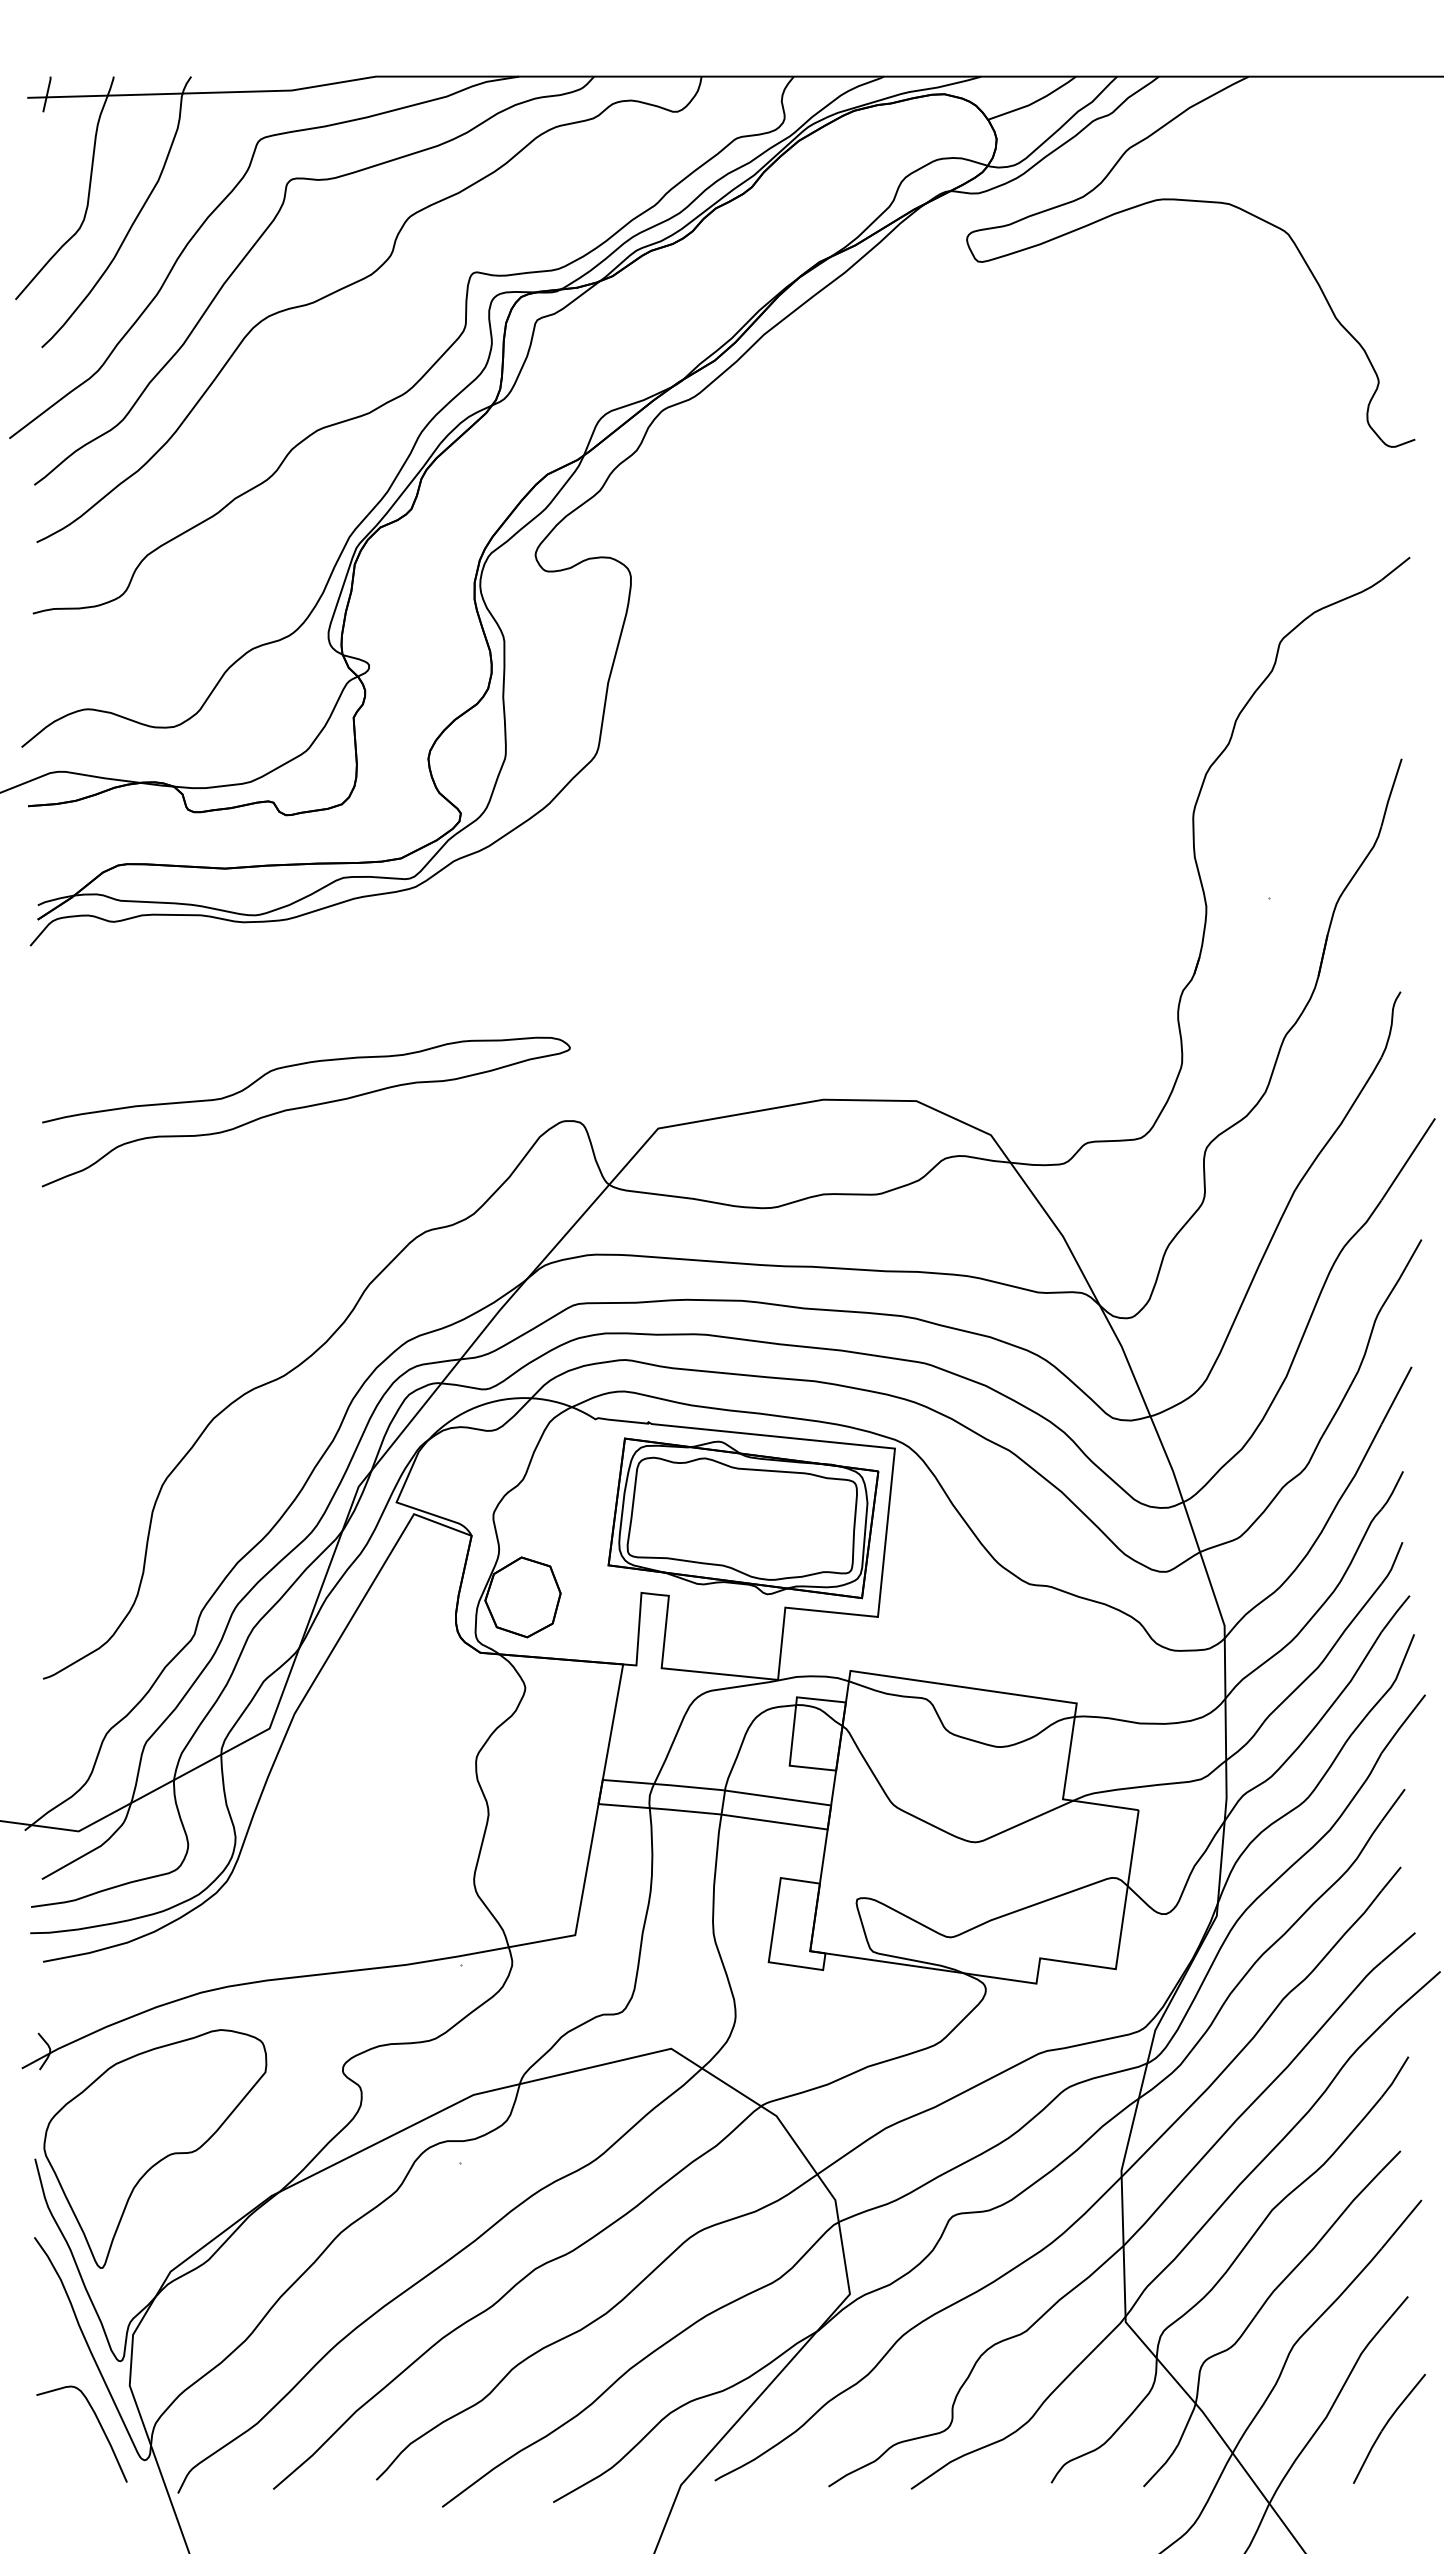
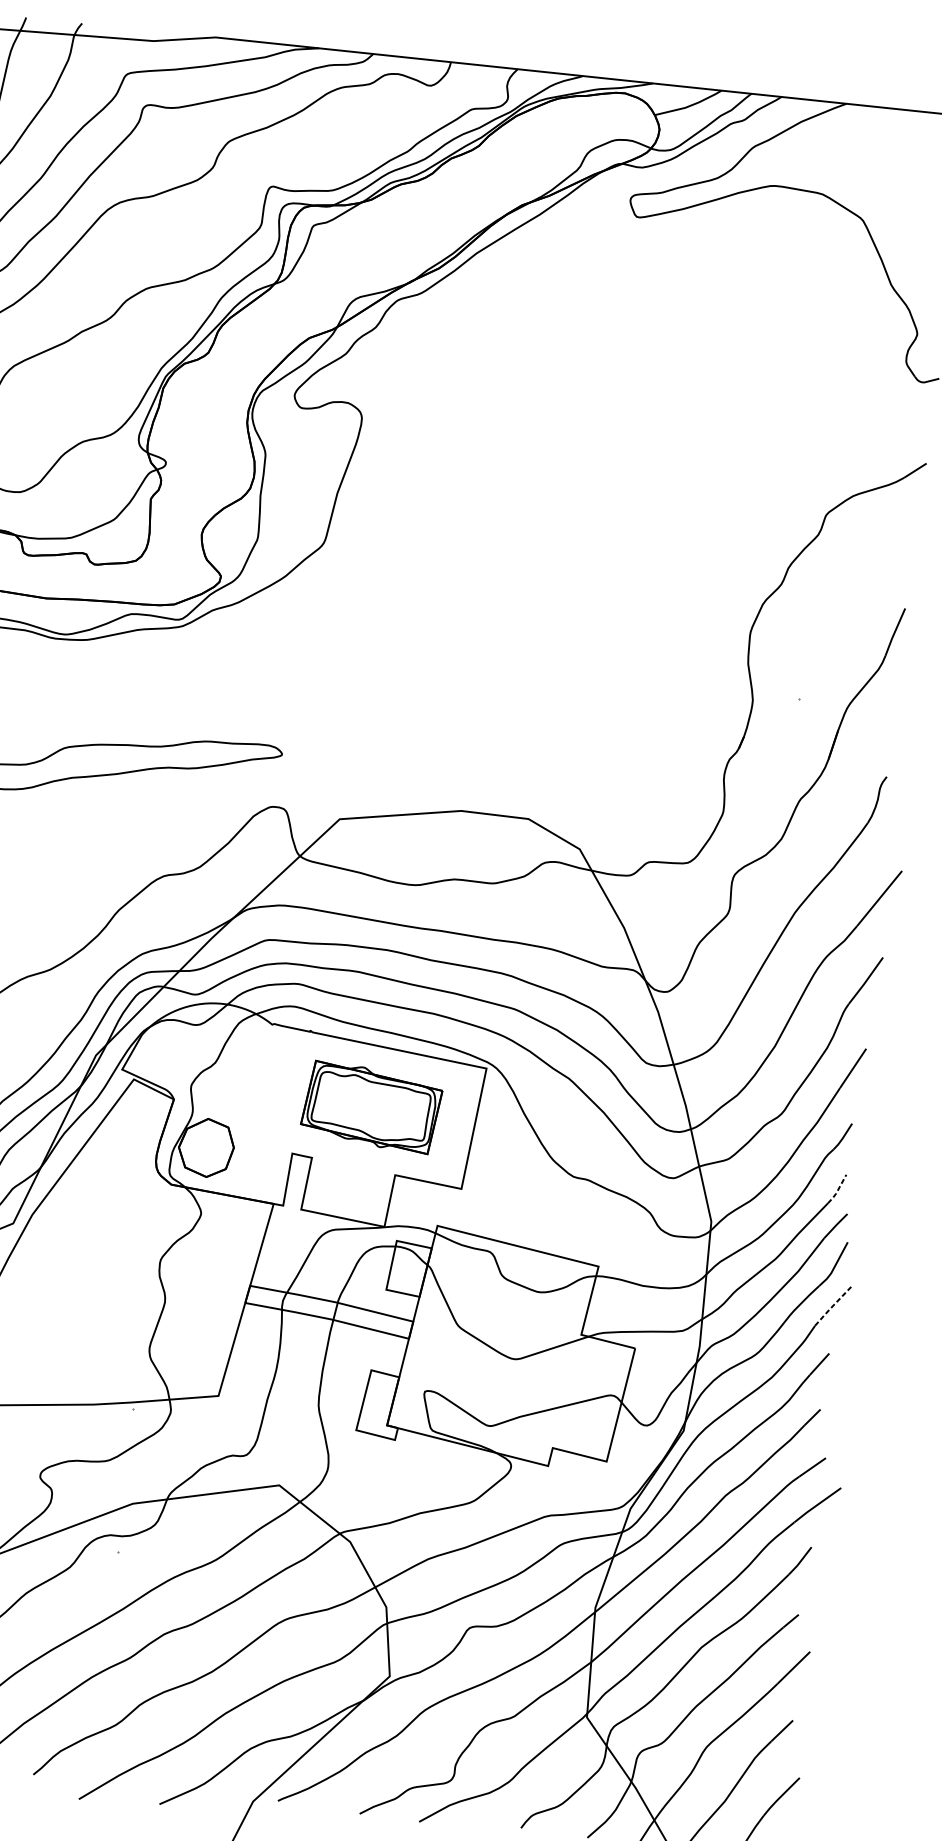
part: (743, 1518) -> (371, 1107), size x0.7
line: (1393, 1564) -> (838, 1190), solid -> dashed
line: (1402, 1724) -> (832, 1306), solid -> dashed

